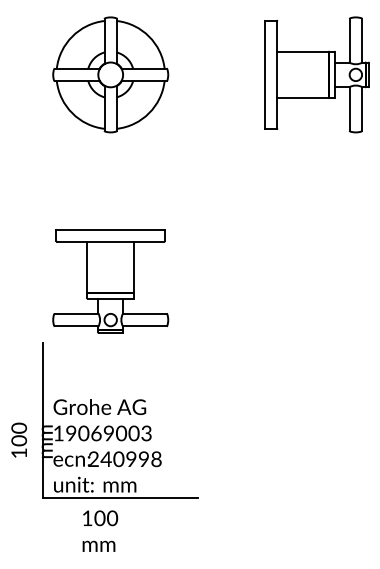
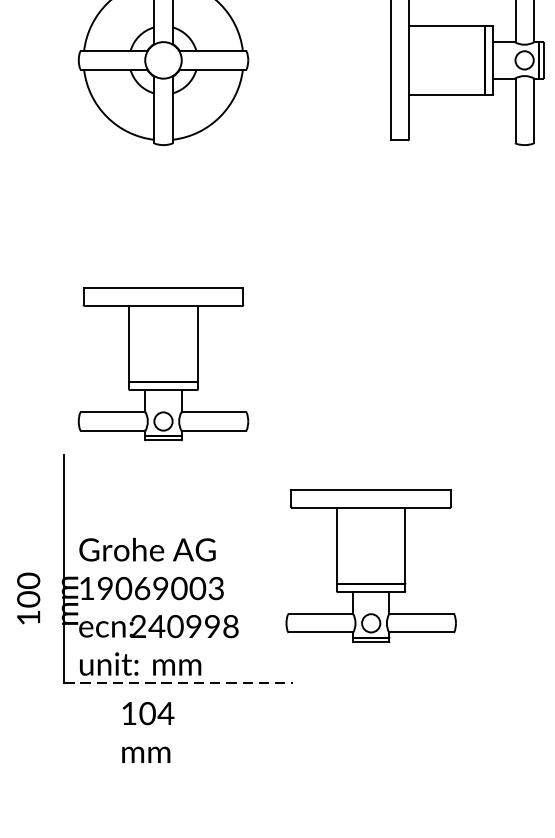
part: (251, 418) -> (370, 566), added
line: (120, 497) -> (177, 682), solid -> dashed
text: (112, 518) -> (166, 713), 100 -> 104

